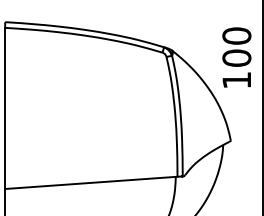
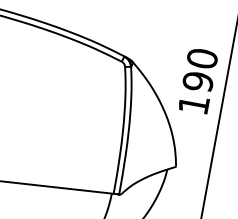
text: (236, 57) -> (197, 80), 100 -> 190

